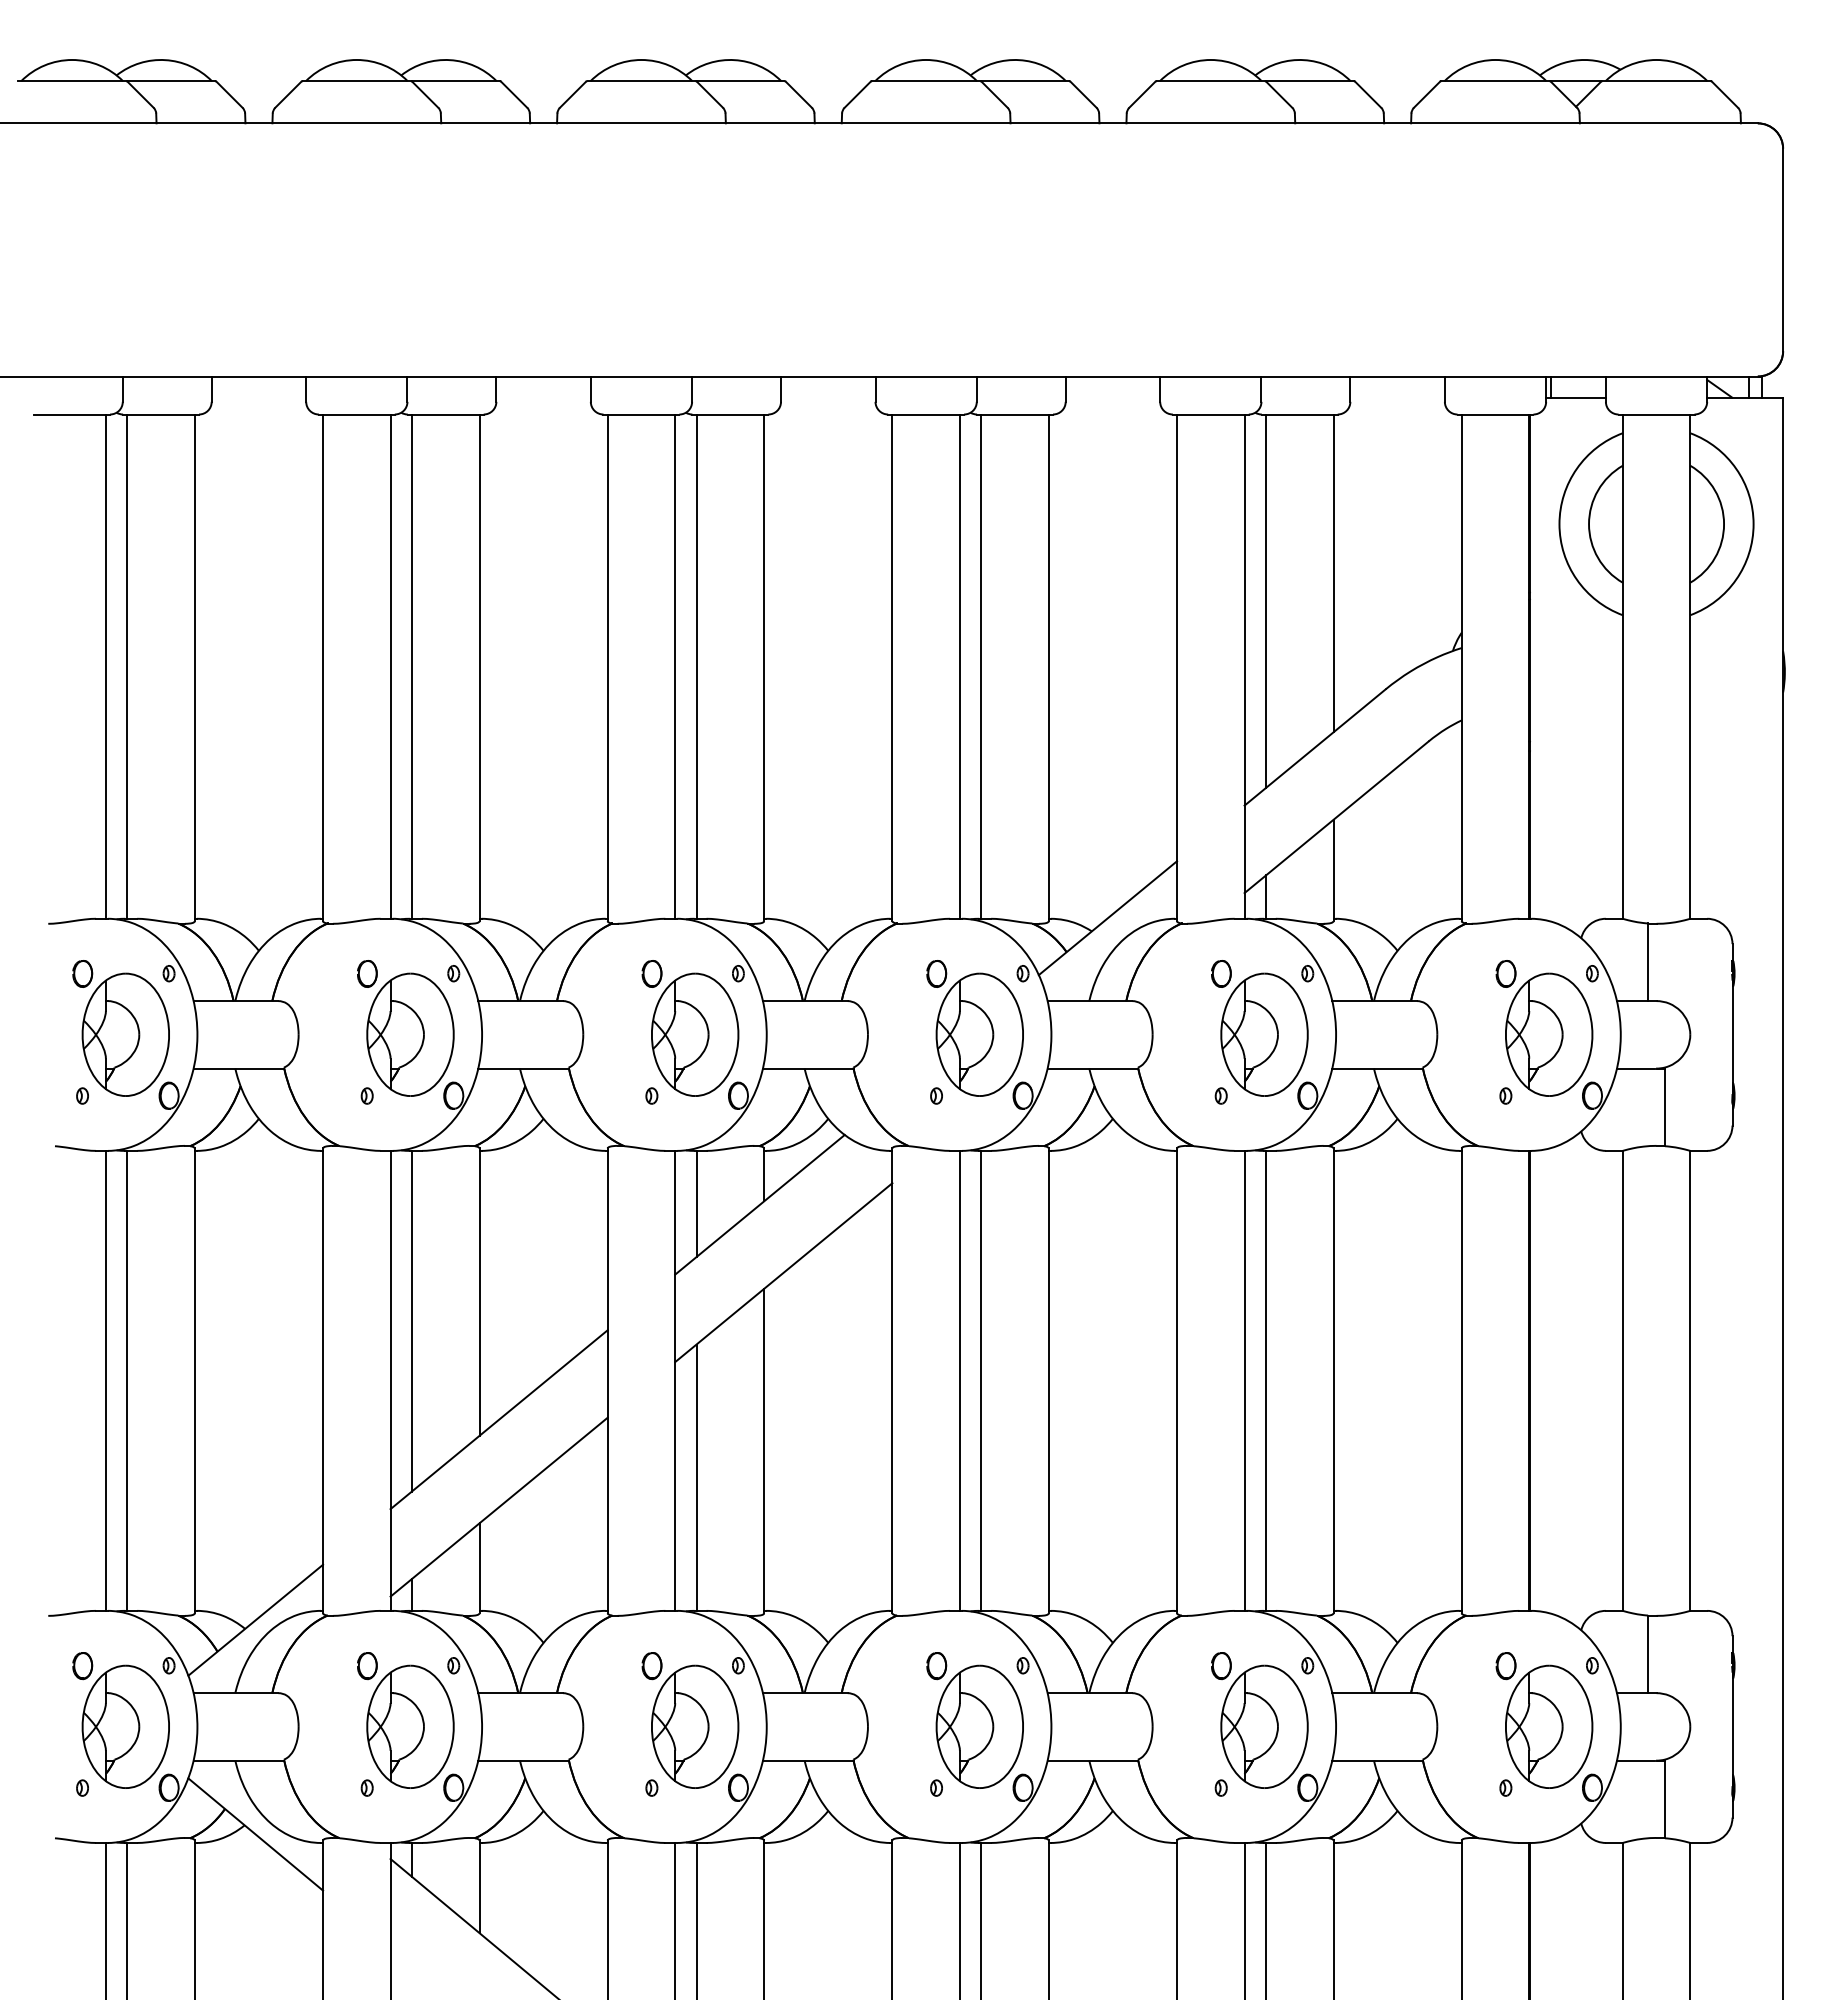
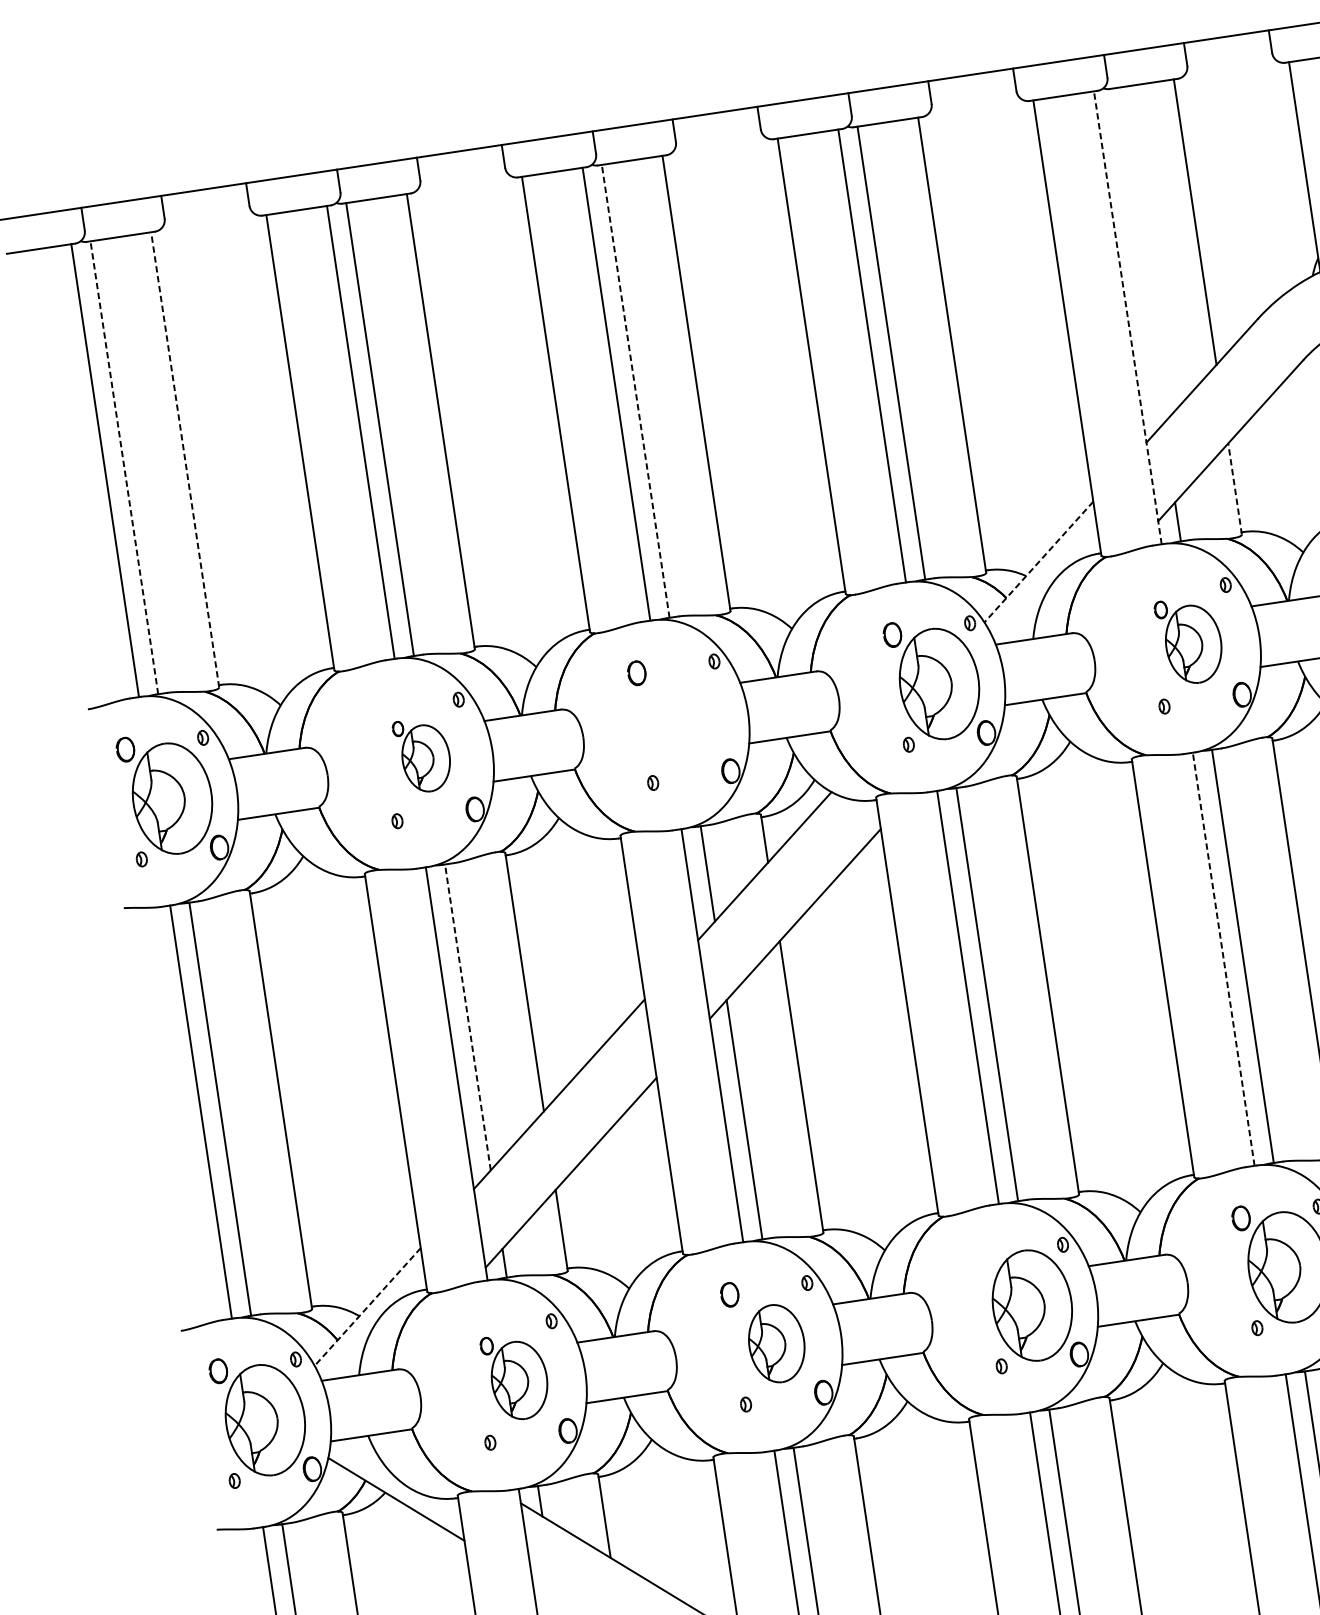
line: (1265, 600) -> (1137, 255), removed
line: (127, 666) -> (124, 467), solid -> dashed
line: (696, 666) -> (635, 391), solid -> dashed
line: (1244, 666) -> (1127, 317), solid -> dashed
line: (194, 667) -> (184, 459), solid -> dashed
line: (1333, 870) -> (1235, 488), solid -> dashed
line: (1107, 918) -> (1038, 562), solid -> dashed
part: (405, 1028) -> (422, 755), size x0.6
part: (1259, 1028) -> (1189, 640), size x0.7
part: (695, 1034) -> (684, 721), removed
line: (411, 1320) -> (467, 1016), solid -> dashed
line: (1244, 1380) -> (1223, 958), solid -> dashed
line: (255, 1620) -> (367, 1307), solid -> dashed
part: (936, 1666) -> (985, 1257), removed
part: (405, 1720) -> (515, 1376), size x0.7
part: (695, 1726) -> (776, 1343), size x0.7

